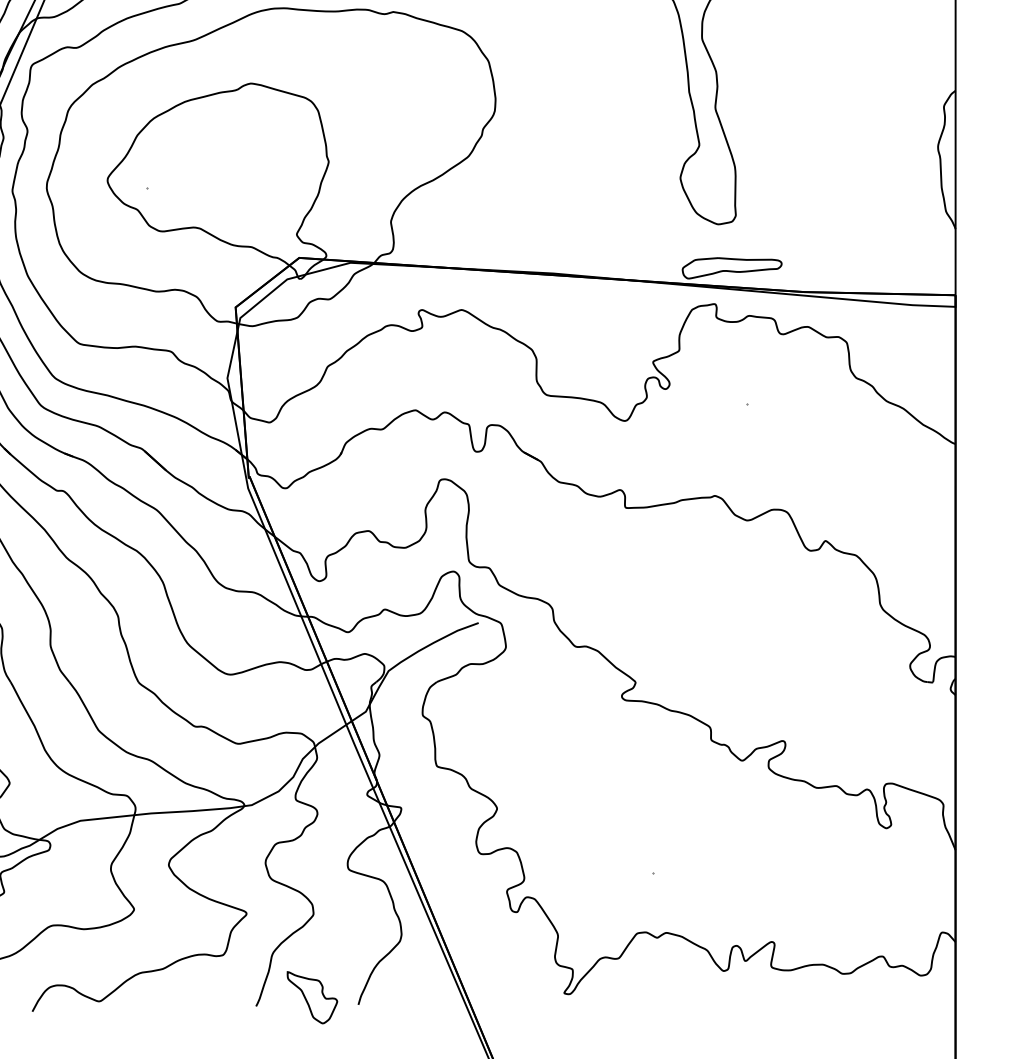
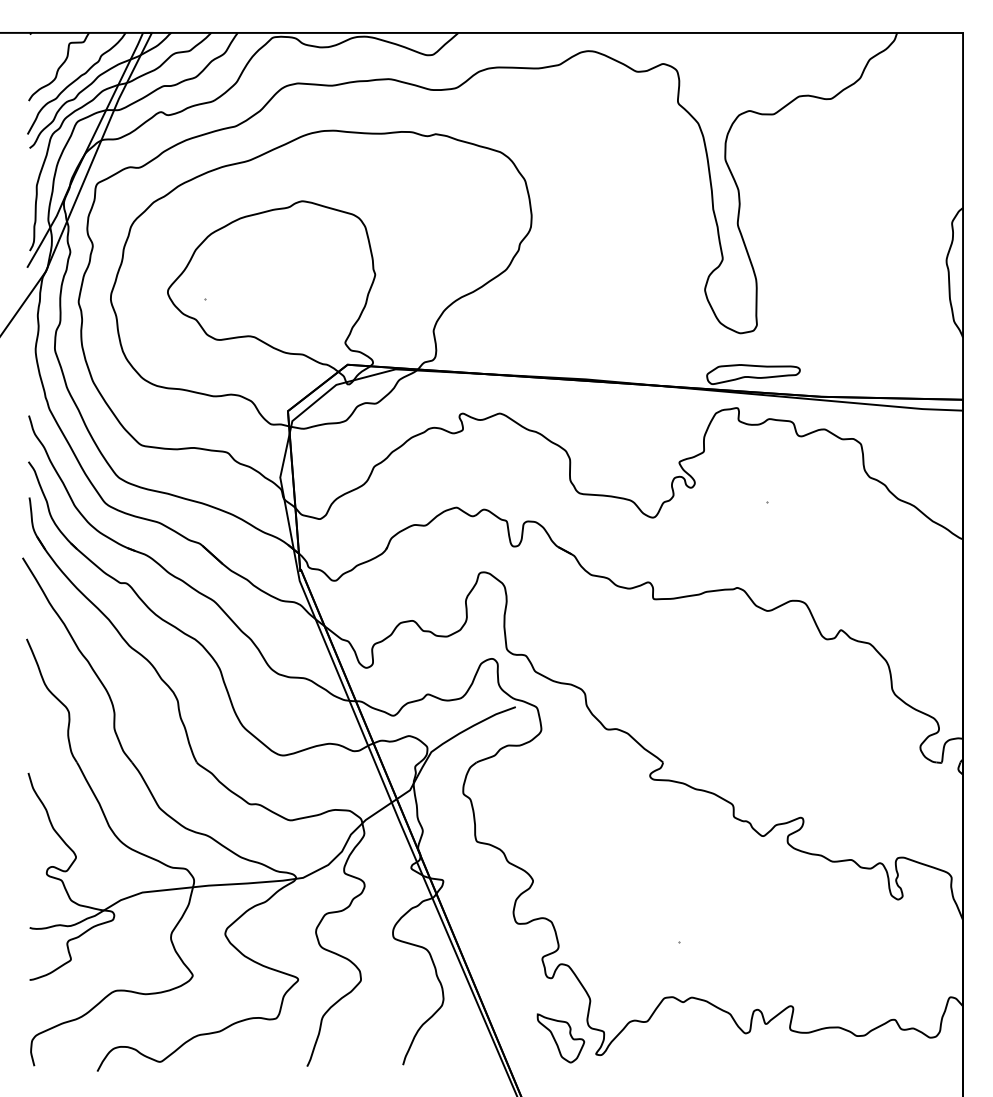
part: (311, 997) -> (560, 1038), moved

